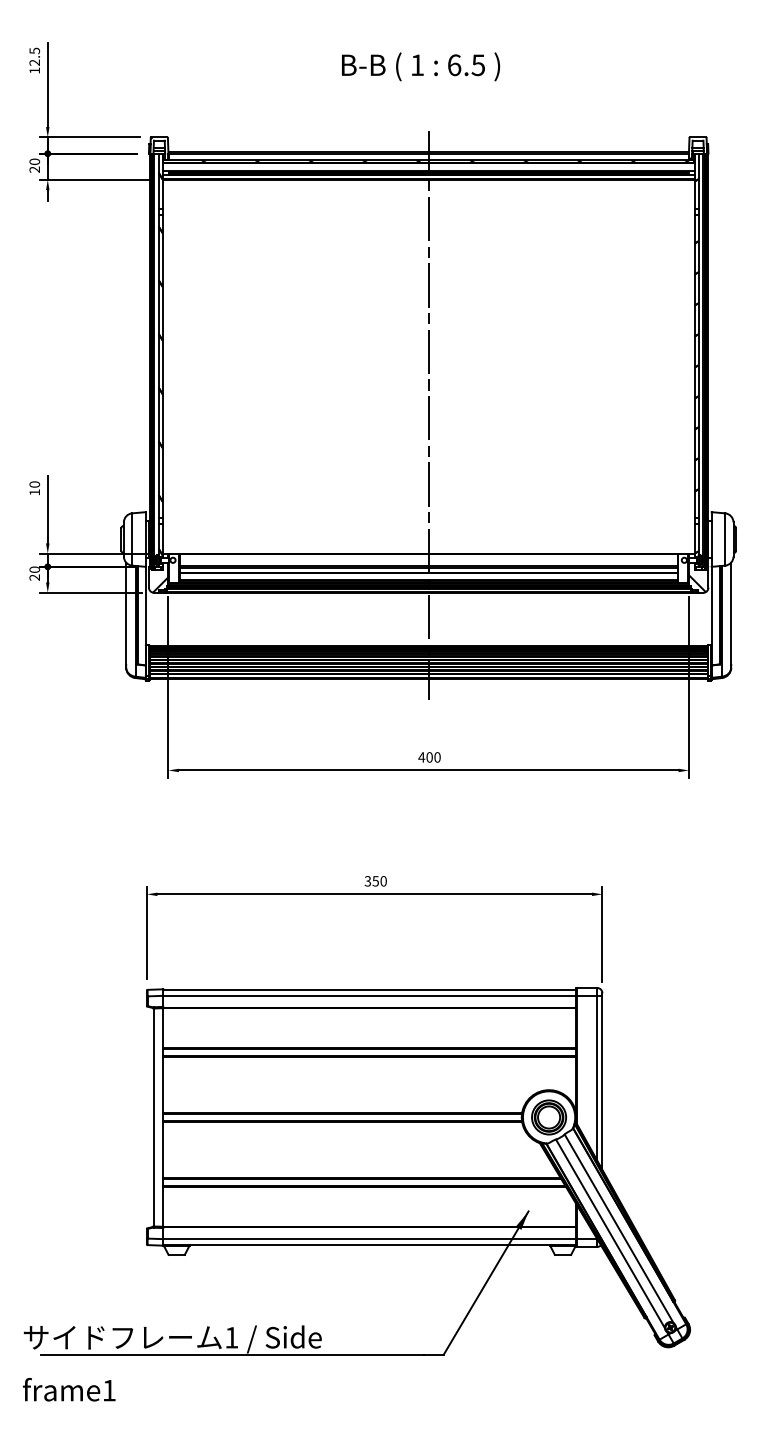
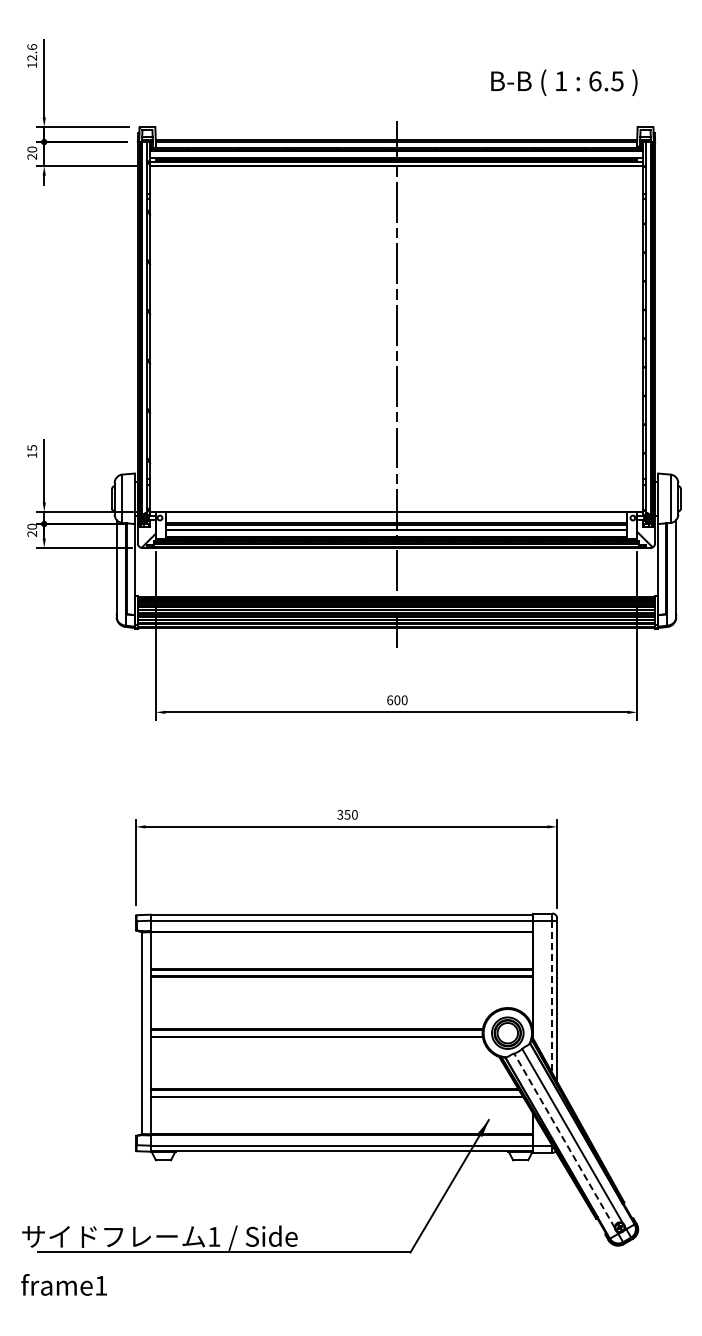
text: (33, 50) -> (31, 46), 12.5 -> 12.6
text: (421, 66) -> (564, 82), moved
text: (33, 484) -> (31, 447), 10 -> 15
text: (421, 757) -> (389, 700), 400 -> 600
line: (597, 1078) -> (552, 997), solid -> dashed
line: (610, 1233) -> (564, 1140), solid -> dashed

